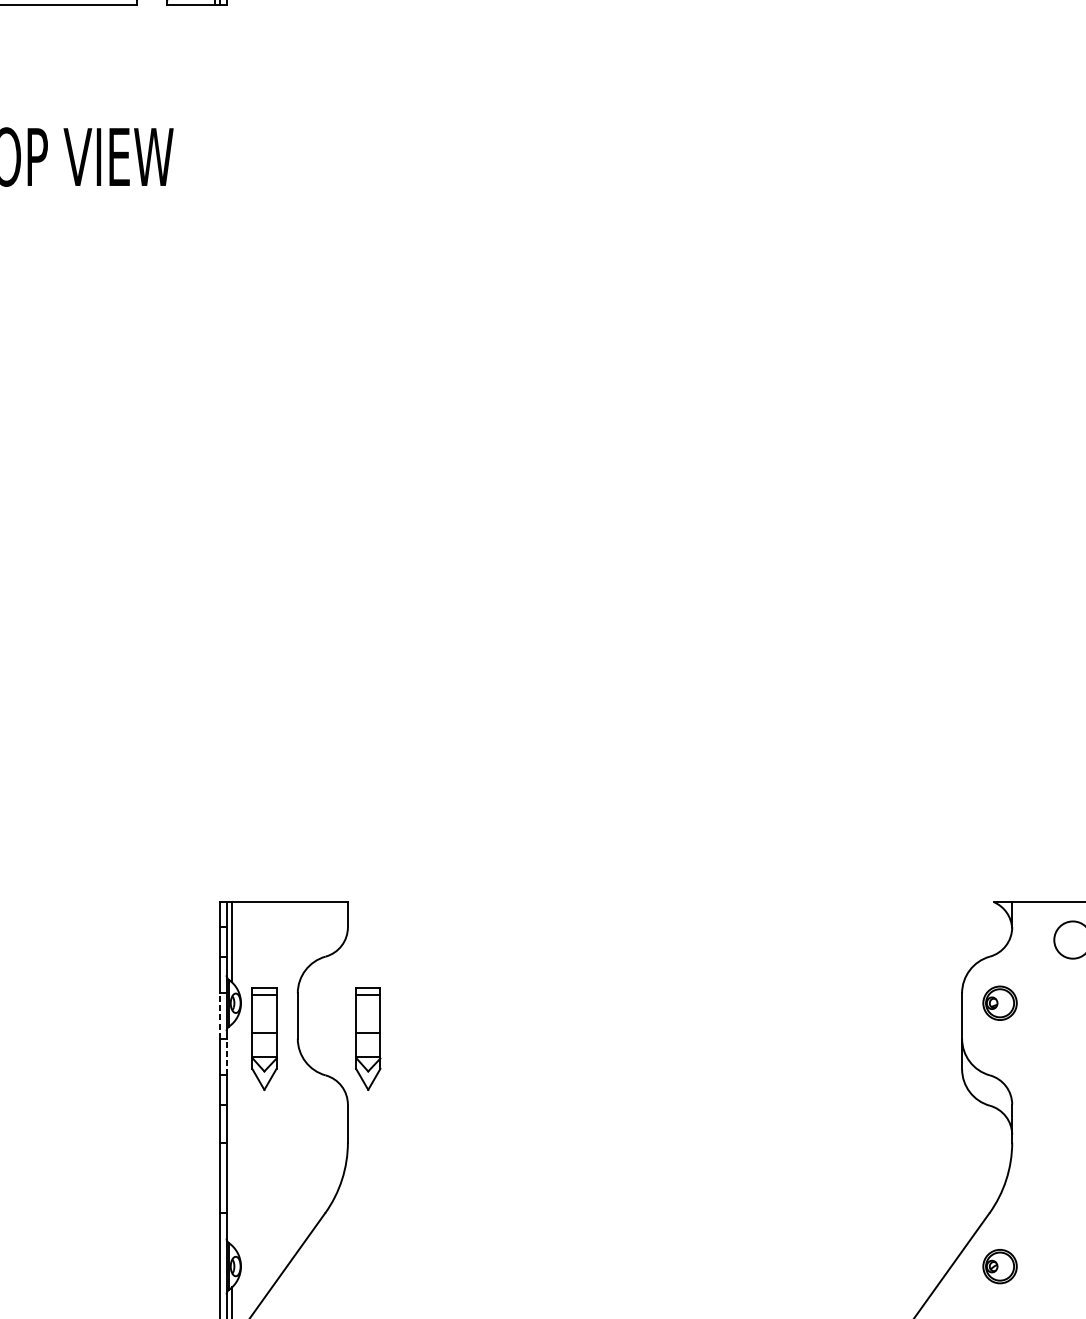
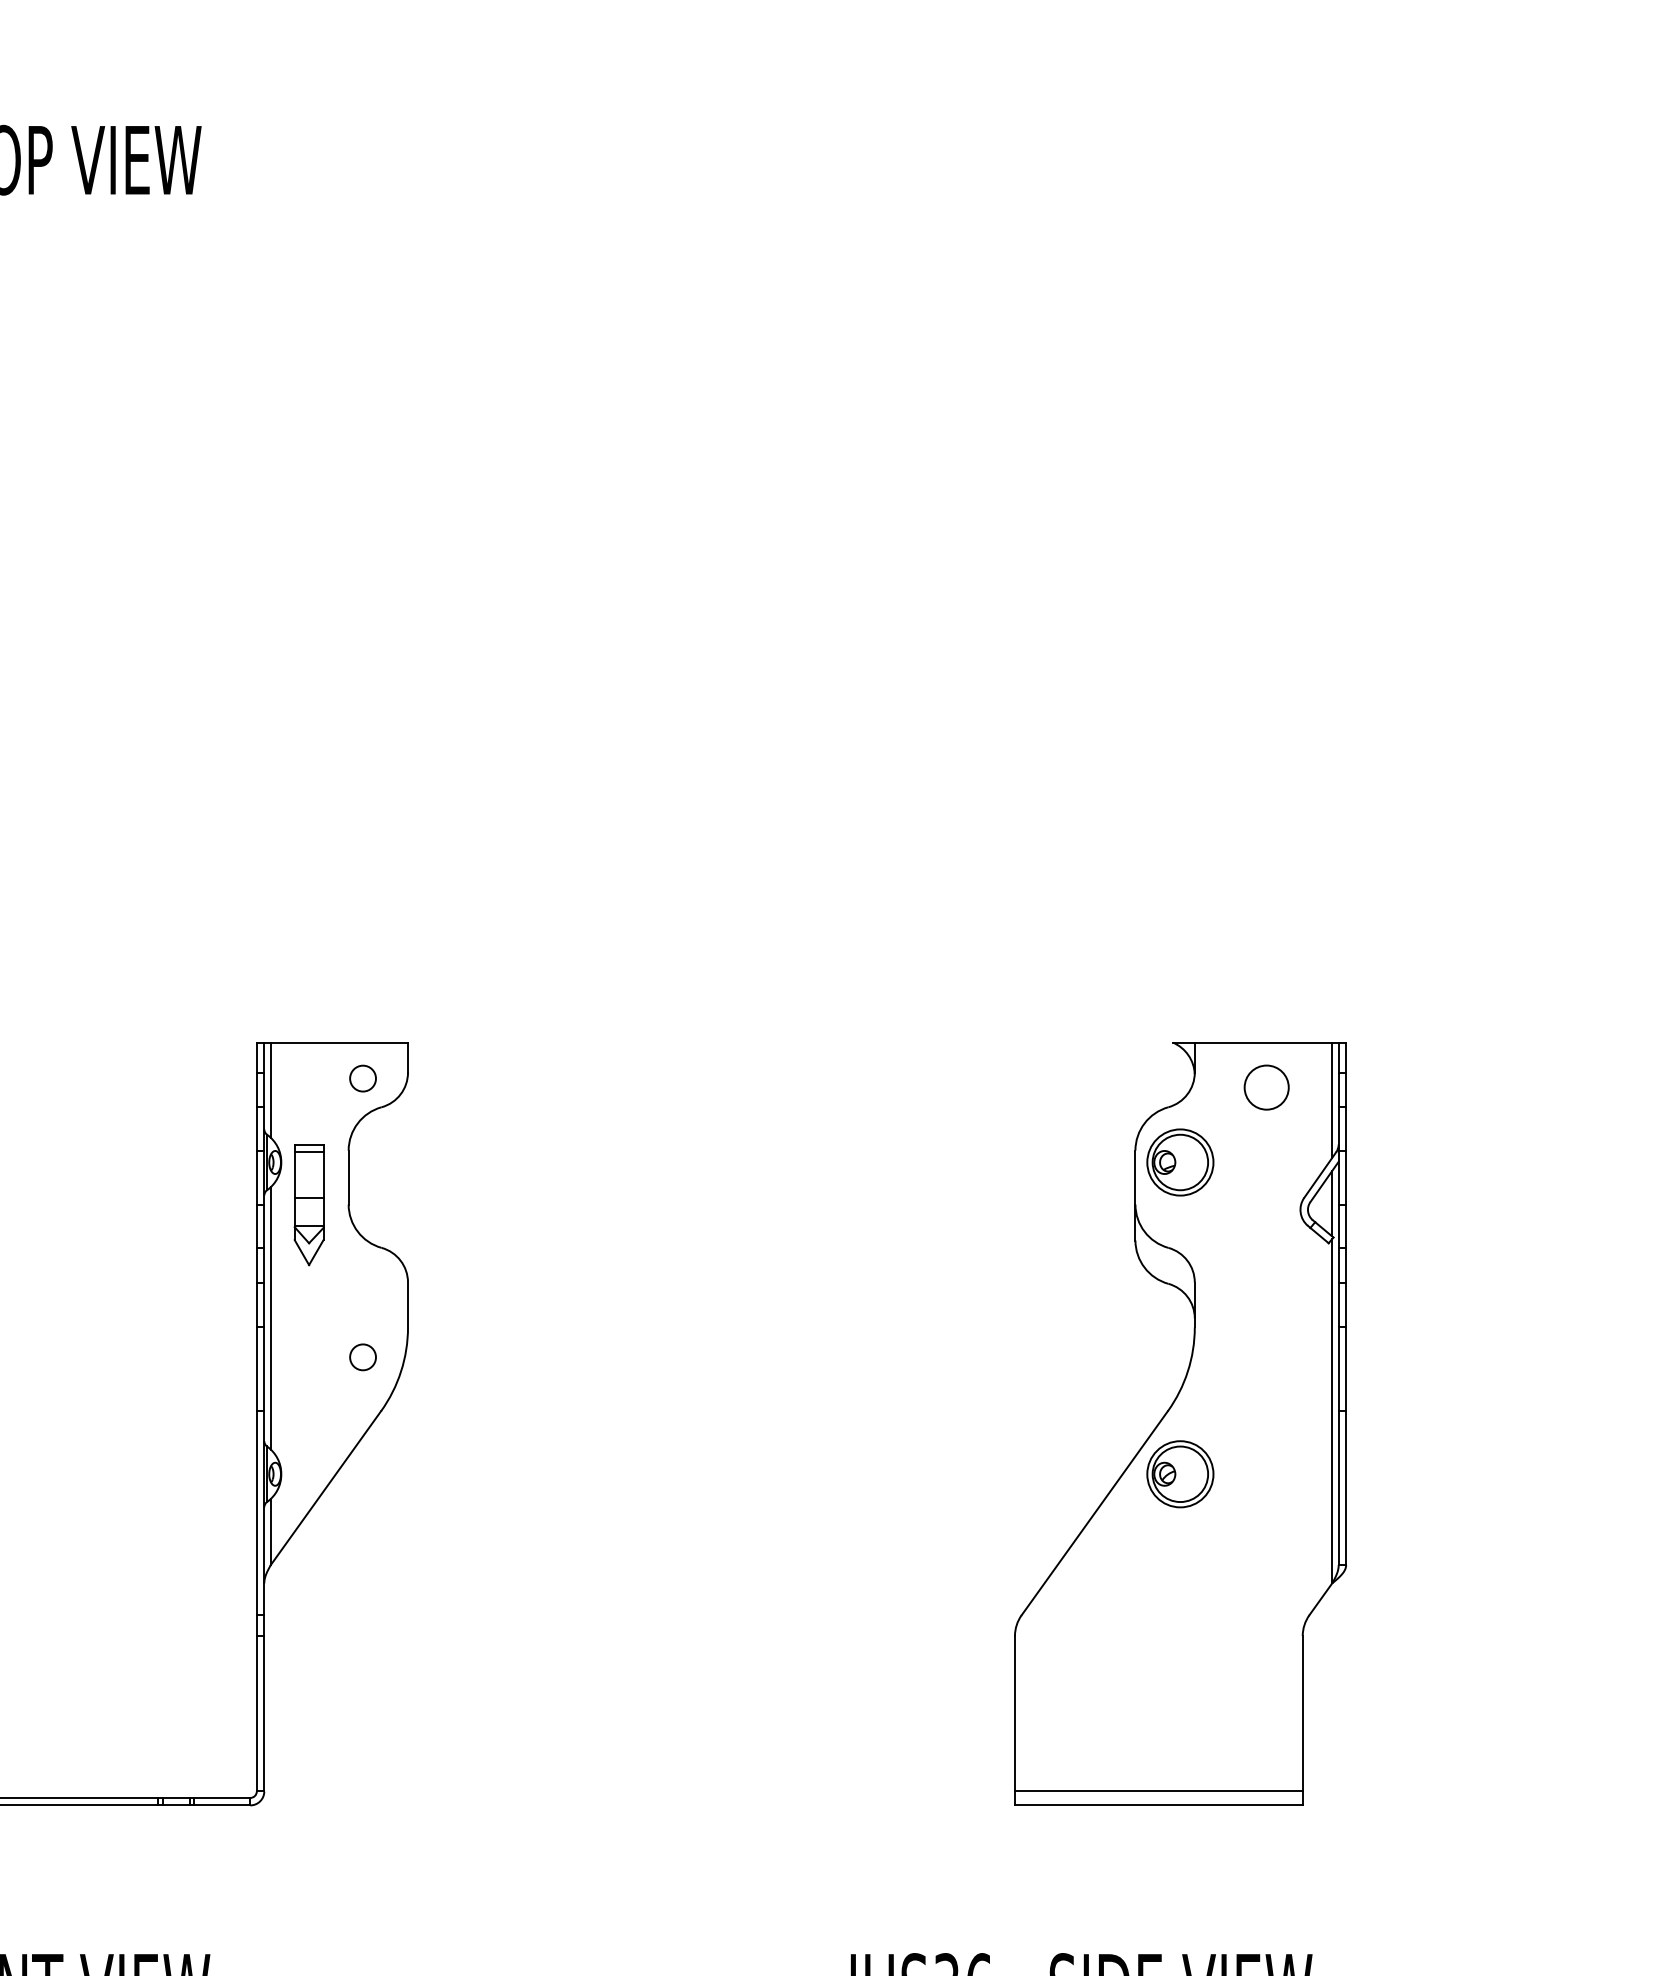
circle: (309, 932) -> (362, 1078), added
part: (1000, 1003) -> (1180, 1162), size x1.67
line: (219, 1015) -> (256, 1177), dashed -> solid
part: (367, 1039) -> (431, 1205), removed
line: (226, 1057) -> (264, 1226), dashed -> solid
line: (231, 1135) -> (270, 1318), added
circle: (309, 1167) -> (362, 1357), added
part: (1000, 1266) -> (1180, 1474), size x1.67

